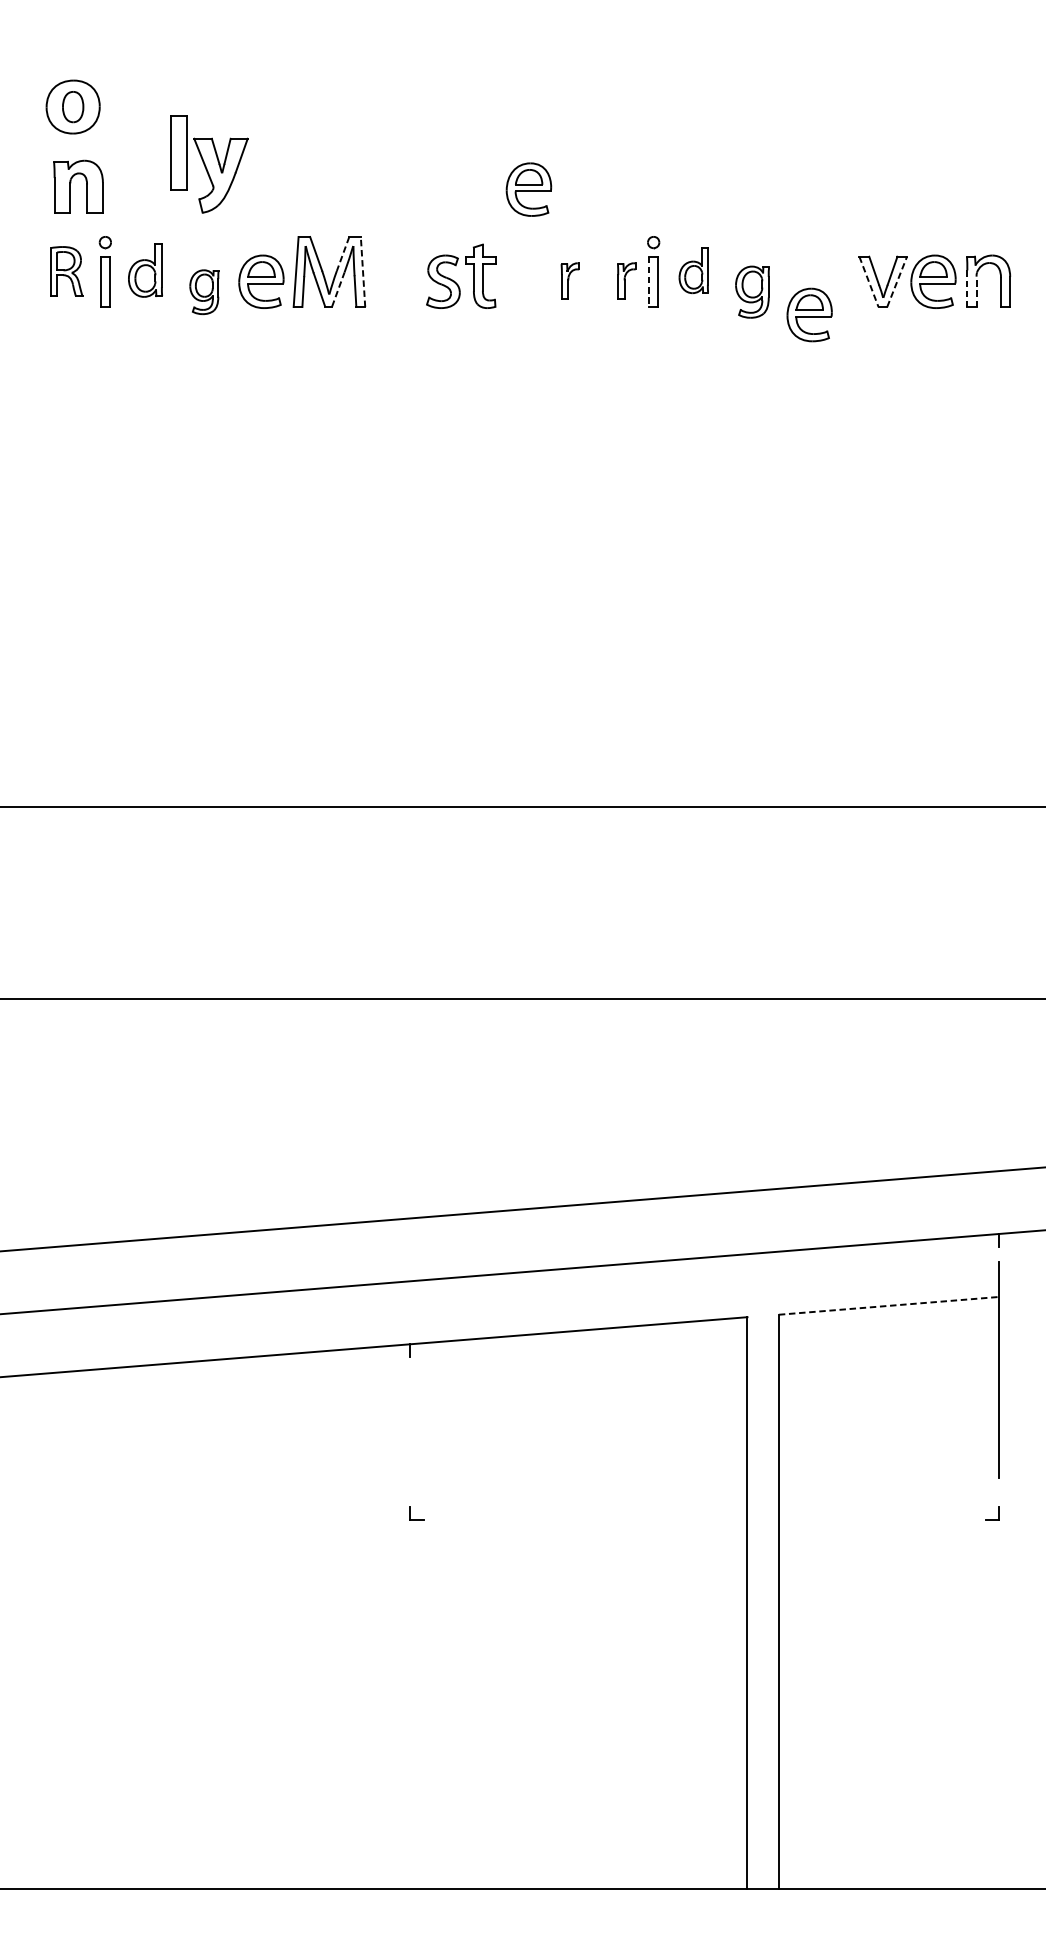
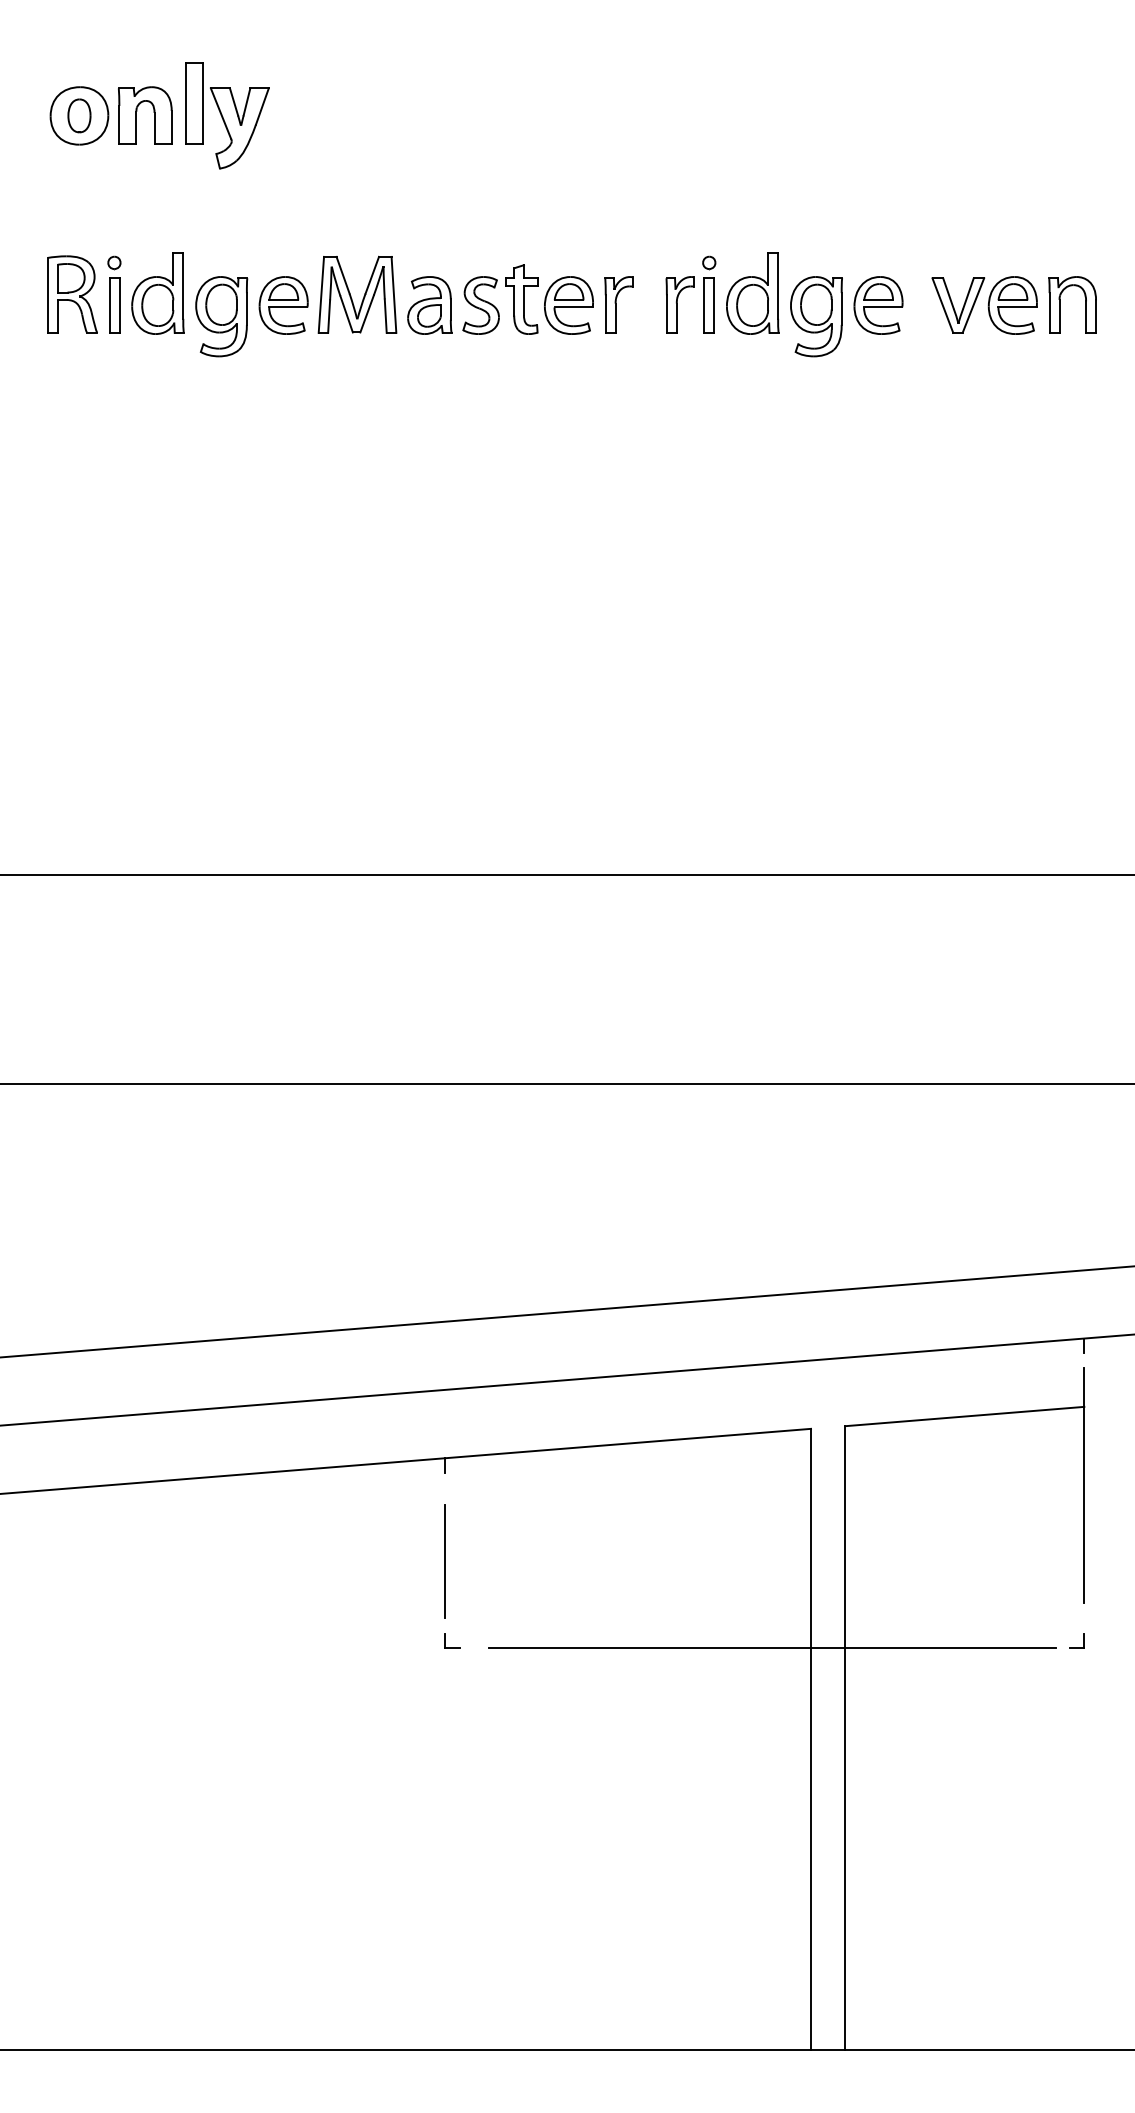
part: (209, 163) -> (227, 115), moved
part: (86, 184) -> (153, 112), moved
part: (528, 189) -> (568, 305), moved
line: (343, 254) -> (372, 275), dashed -> solid
part: (145, 270) -> (157, 293), size x1.43
part: (693, 270) -> (752, 293), size x1.67
part: (66, 271) -> (72, 294), size x1.43
line: (362, 271) -> (393, 294), dashed -> solid
part: (570, 280) -> (618, 304), size x1.43
part: (626, 280) -> (679, 304), size x1.43
part: (395, 281) -> (429, 305), added
line: (897, 281) -> (973, 305), dashed -> solid
line: (649, 282) -> (704, 306), dashed -> solid
line: (869, 282) -> (943, 306), dashed -> solid
line: (338, 289) -> (367, 313), dashed -> solid
line: (967, 289) -> (1049, 313), dashed -> solid
part: (204, 291) -> (221, 316), size x1.67
part: (752, 291) -> (816, 316), size x1.43
line: (976, 291) -> (1059, 315), dashed -> solid
part: (809, 314) -> (878, 305), moved
line: (889, 1305) -> (965, 1416), dashed -> solid
line: (410, 1439) -> (445, 1561), added
line: (711, 1519) -> (771, 1648), added

